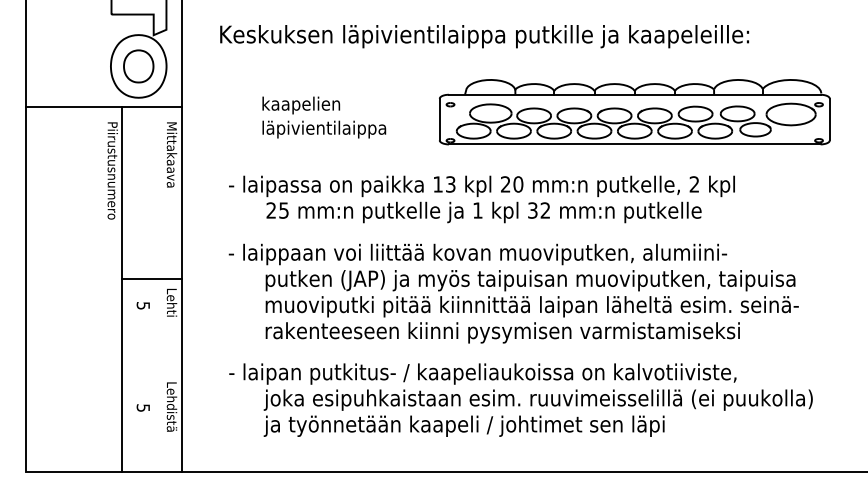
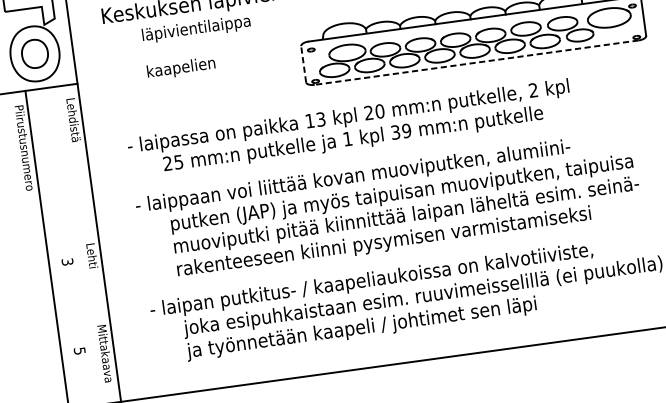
line: (439, 119) -> (303, 64), solid -> dashed
text: (324, 129) -> (196, 29), moved
line: (634, 144) -> (476, 62), solid -> dashed
text: (171, 155) -> (74, 127), Mittakaava -> Lehdistä
text: (545, 210) -> (406, 130), 32 -> 39
line: (152, 279) -> (72, 237), removed
text: (143, 305) -> (67, 261), 5 -> 3
text: (171, 415) -> (105, 354), Lehdistä -> Mittakaava

